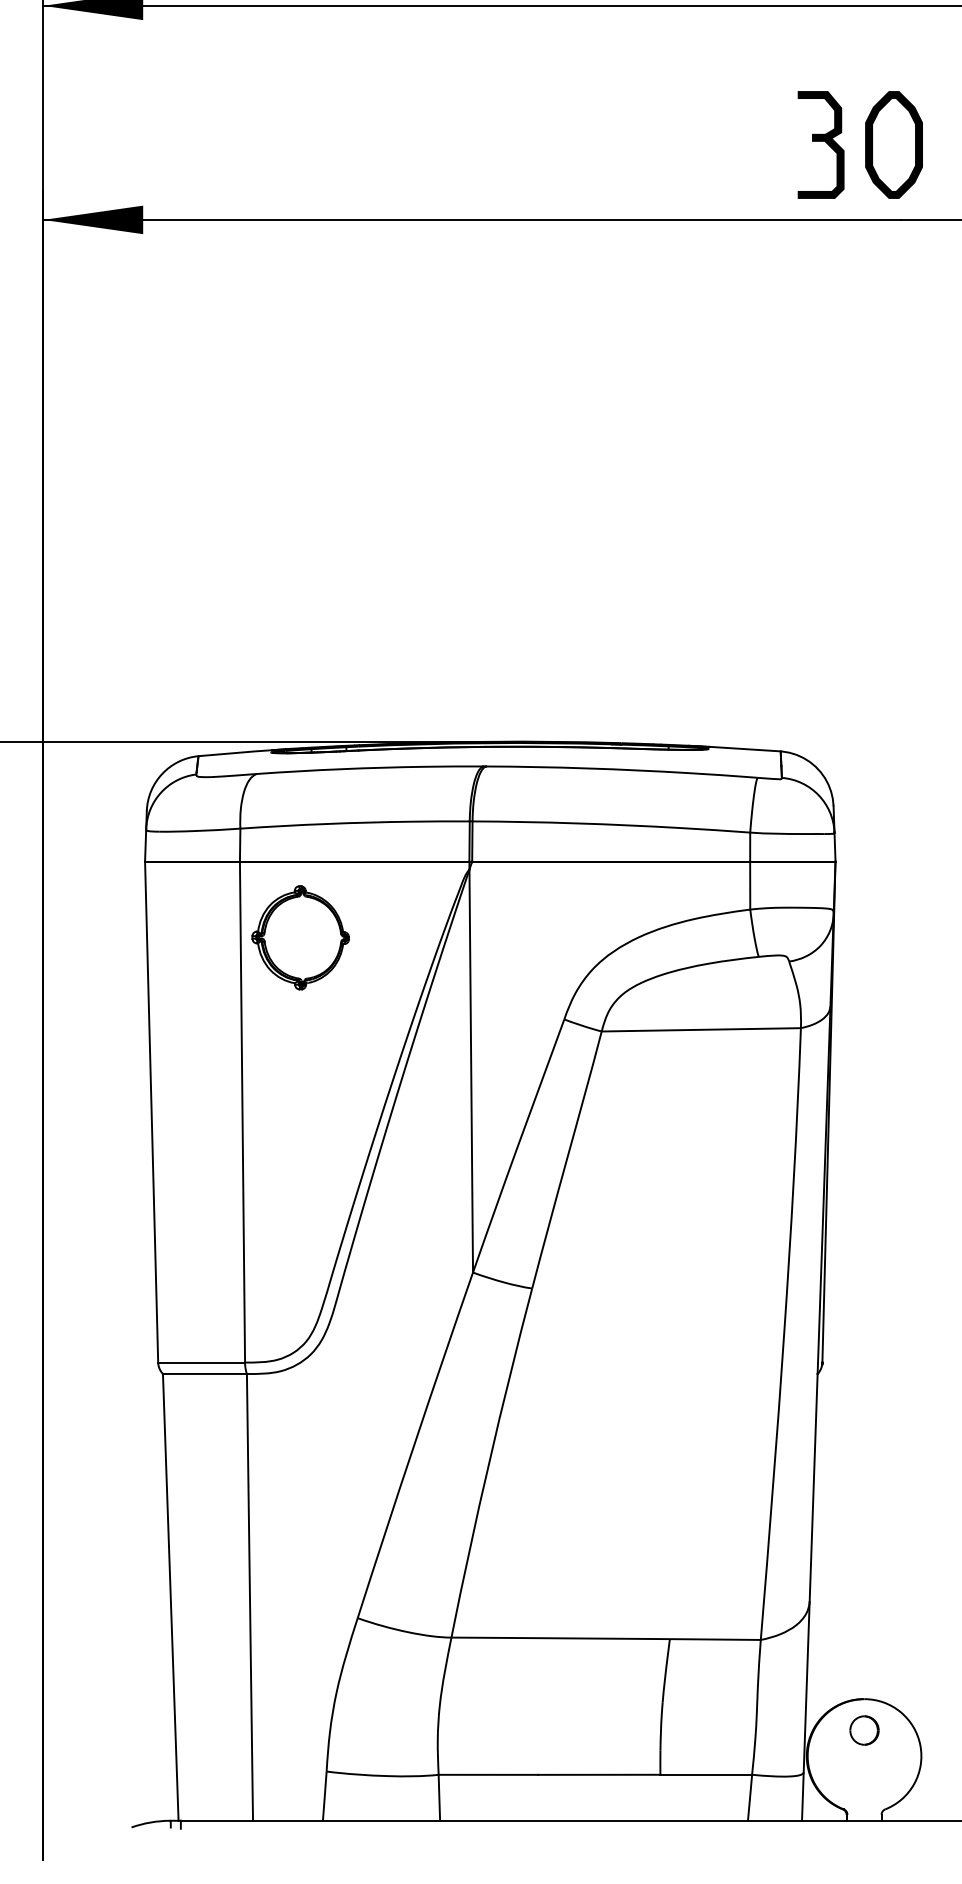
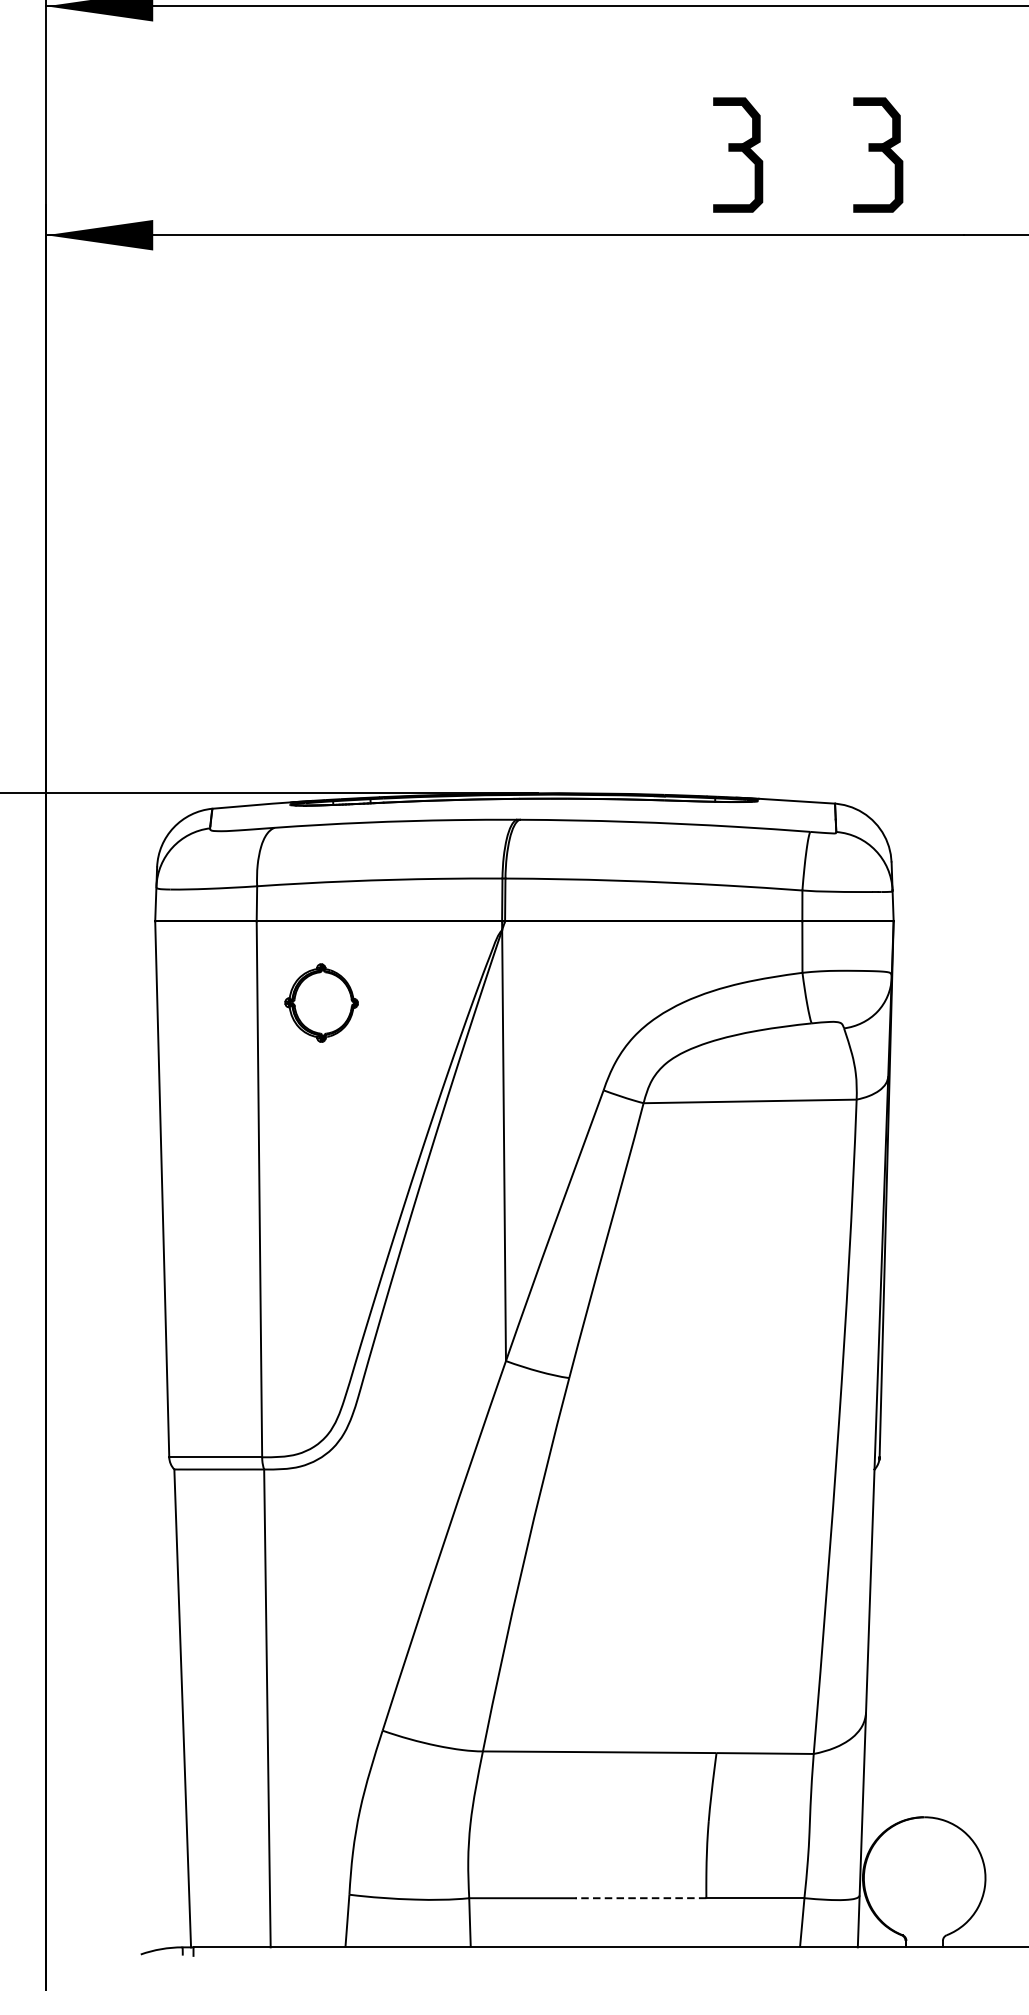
part: (689, 144) -> (737, 154), added
part: (893, 144) -> (955, 154), removed
part: (300, 937) -> (321, 1002), size x0.7
part: (864, 1730) -> (924, 1850), removed
line: (598, 1774) -> (640, 1897), solid -> dashed

